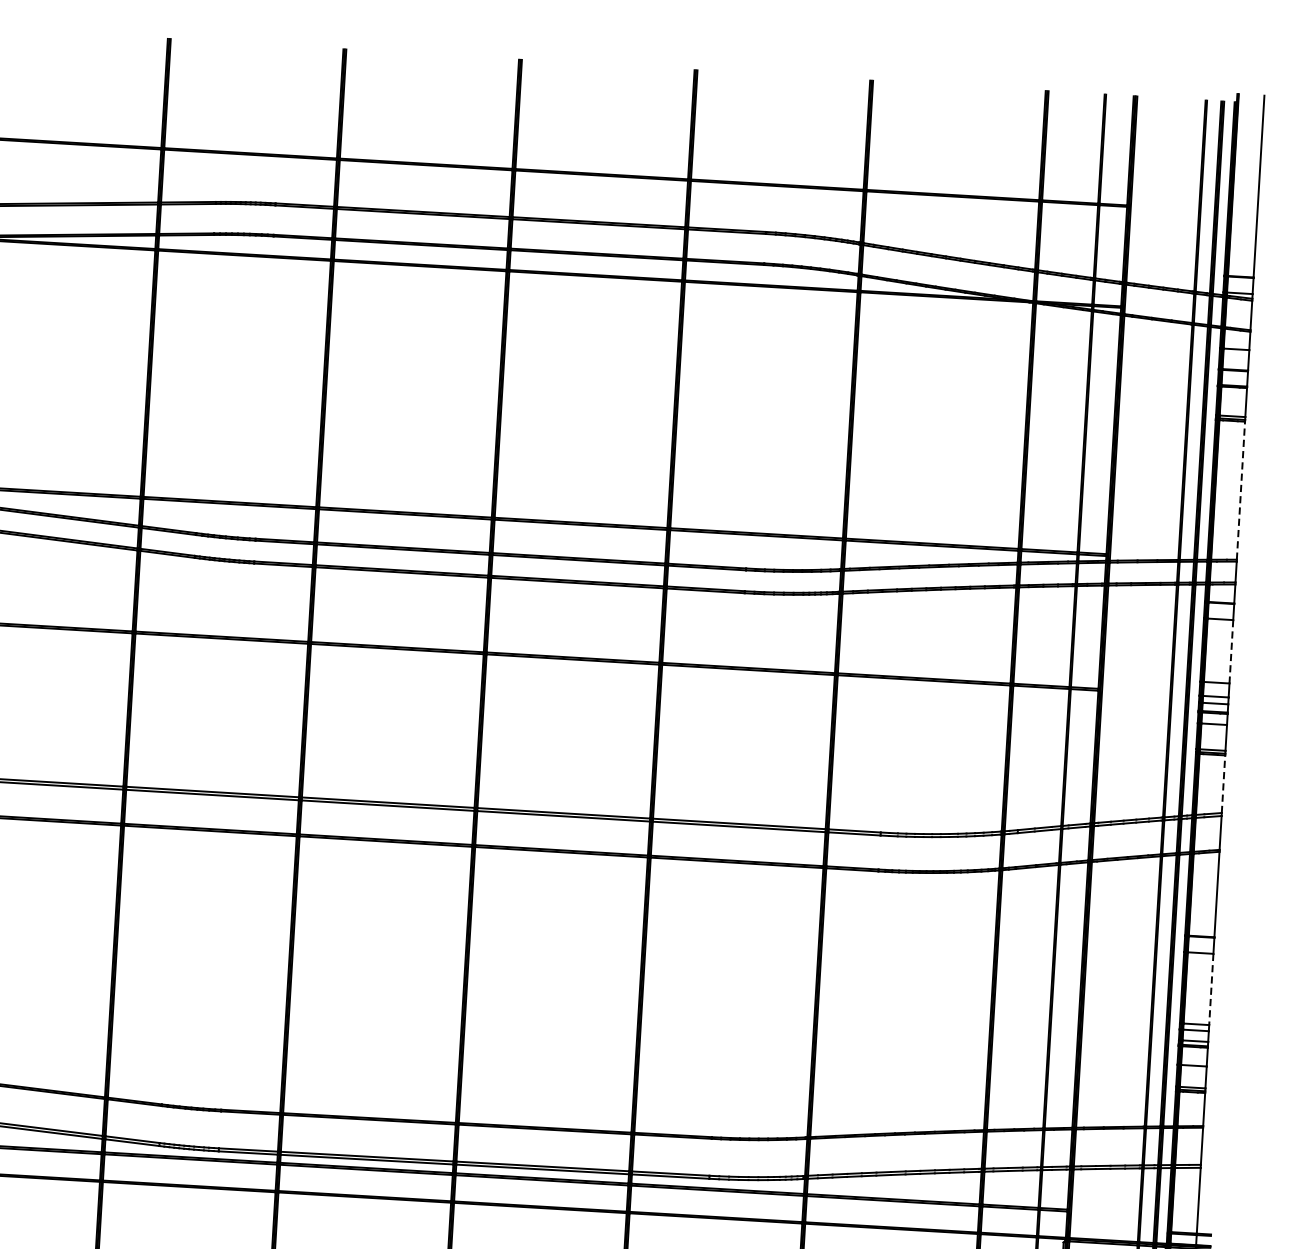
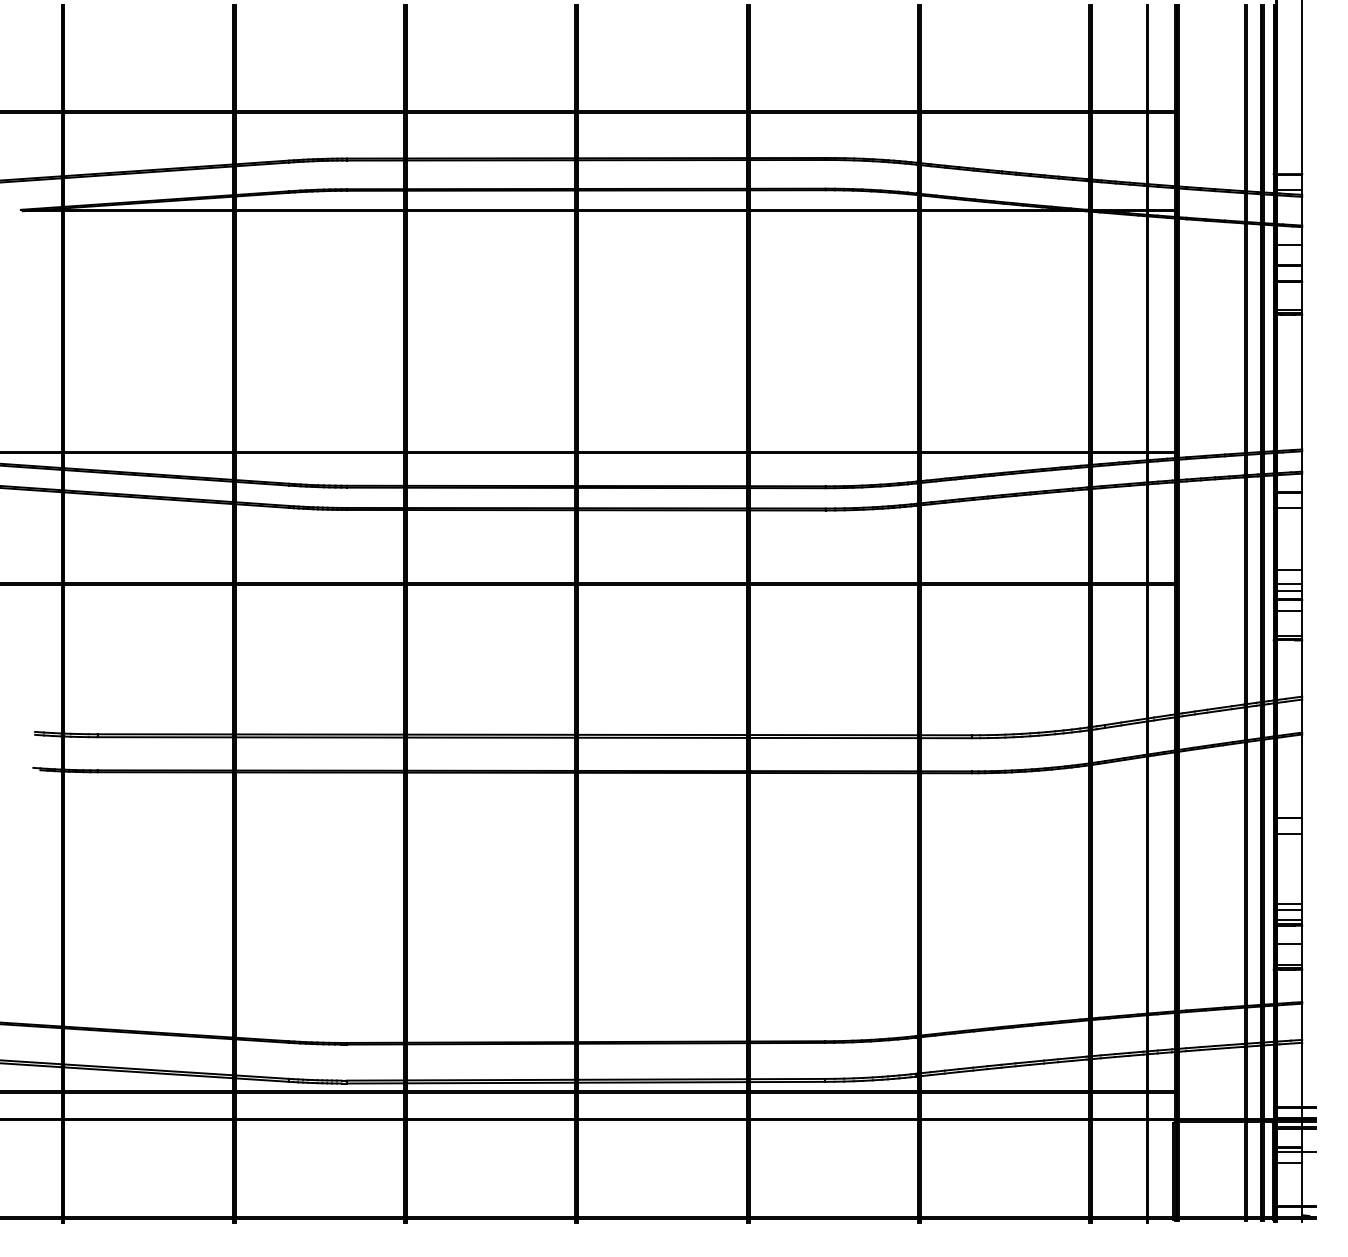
line: (1241, 490) -> (1302, 381), dashed -> solid
line: (1231, 651) -> (1302, 539), dashed -> solid
line: (1223, 784) -> (1302, 668), dashed -> solid
line: (1211, 989) -> (1302, 868), dashed -> solid

